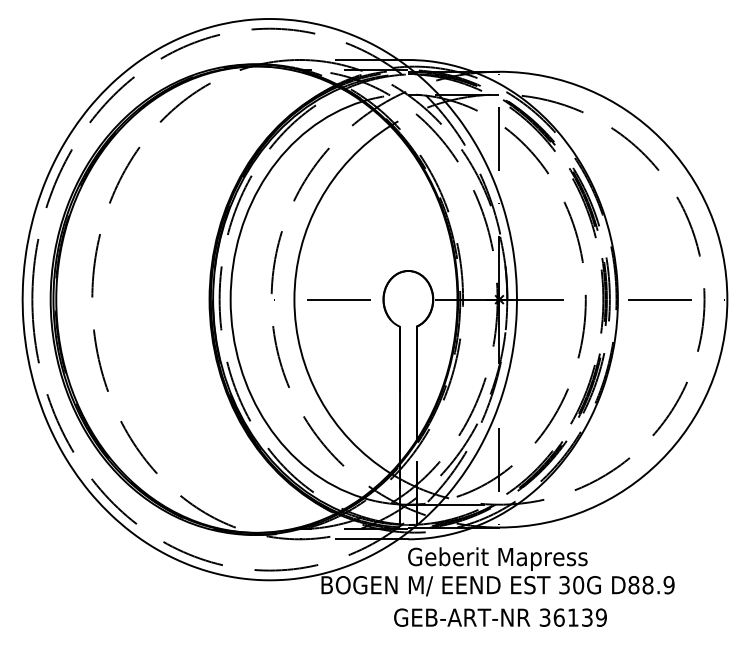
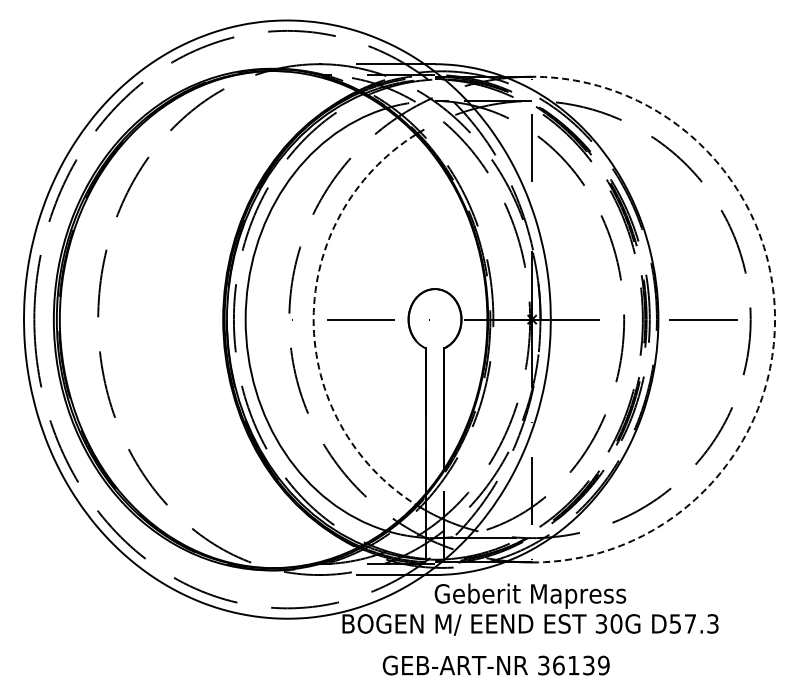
arc: (294, 299) -> (313, 319), solid -> dashed
arc: (727, 299) -> (775, 319), solid -> dashed
text: (650, 584) -> (693, 623), D88.9 -> D57.3
text: (499, 617) -> (495, 665), moved

